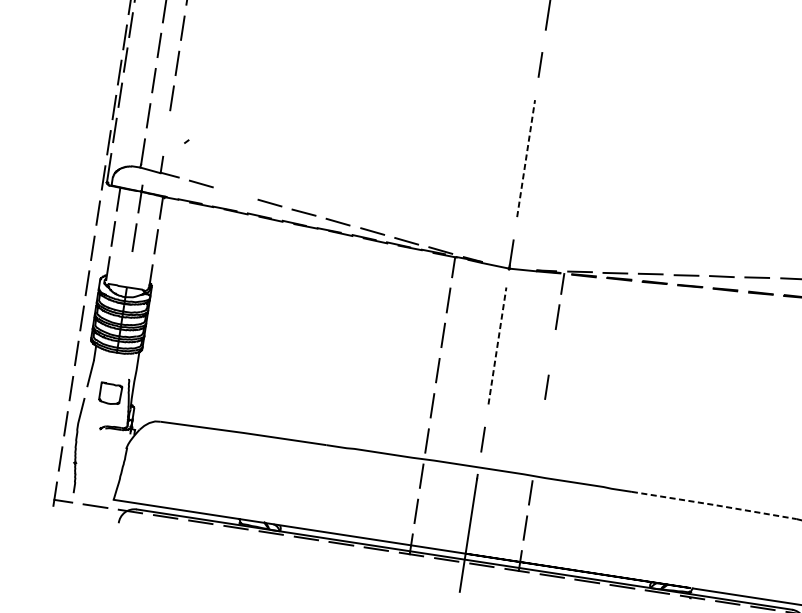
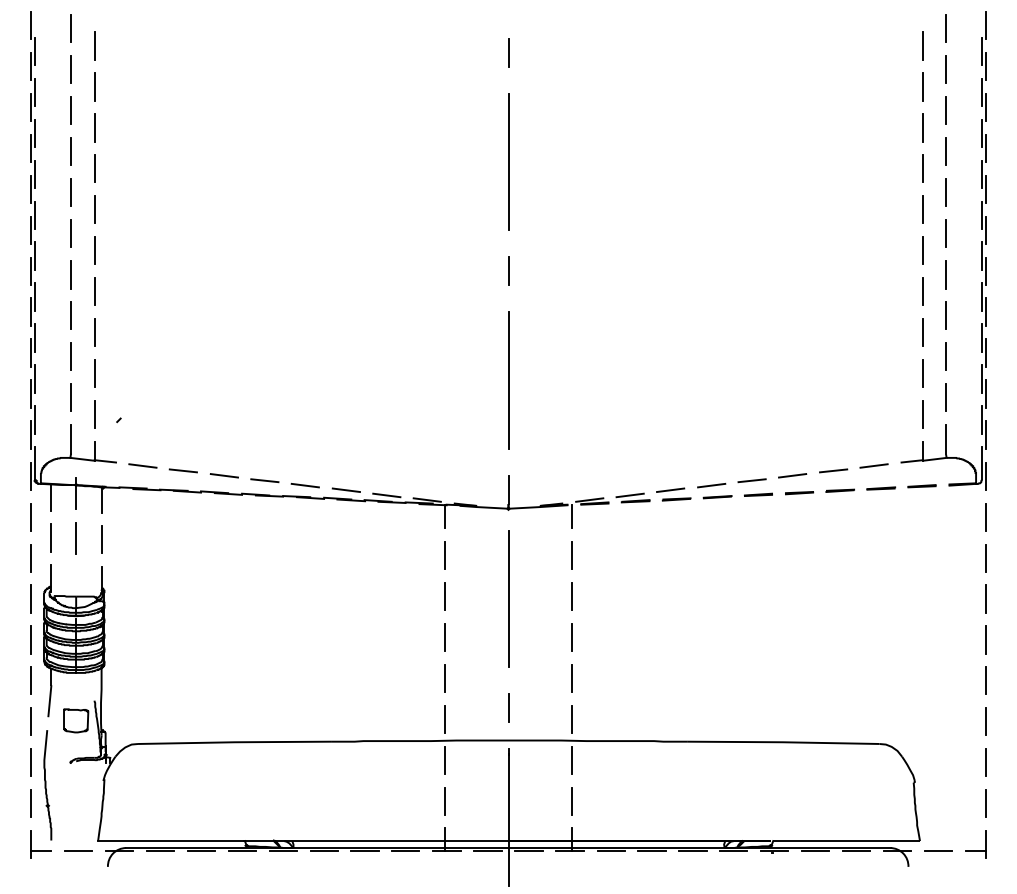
line: (166, 133) -> (94, 414), added
line: (526, 157) -> (508, 379), dashed -> solid
line: (234, 193) -> (182, 470), added
line: (497, 345) -> (508, 598), dashed -> solid
line: (552, 351) -> (572, 595), added
line: (542, 421) -> (572, 677), added
line: (536, 457) -> (572, 719), added
line: (714, 505) -> (783, 742), dashed -> solid

